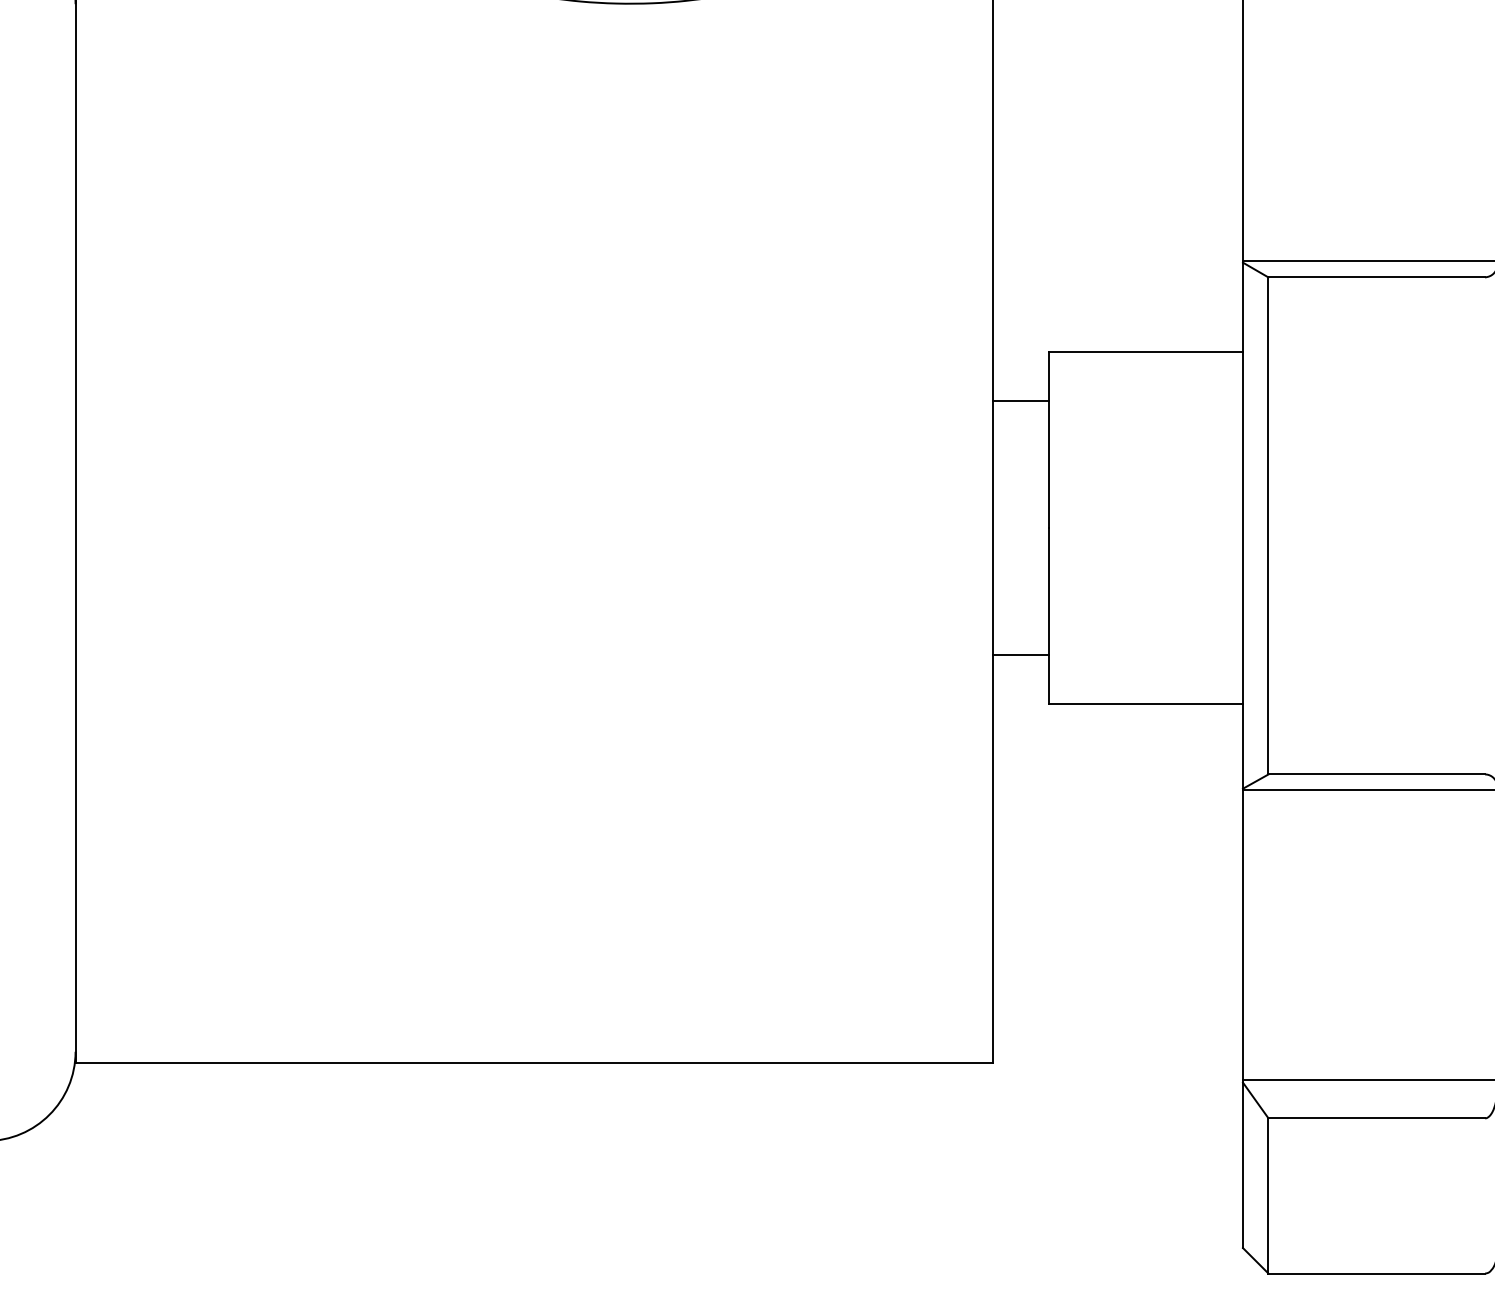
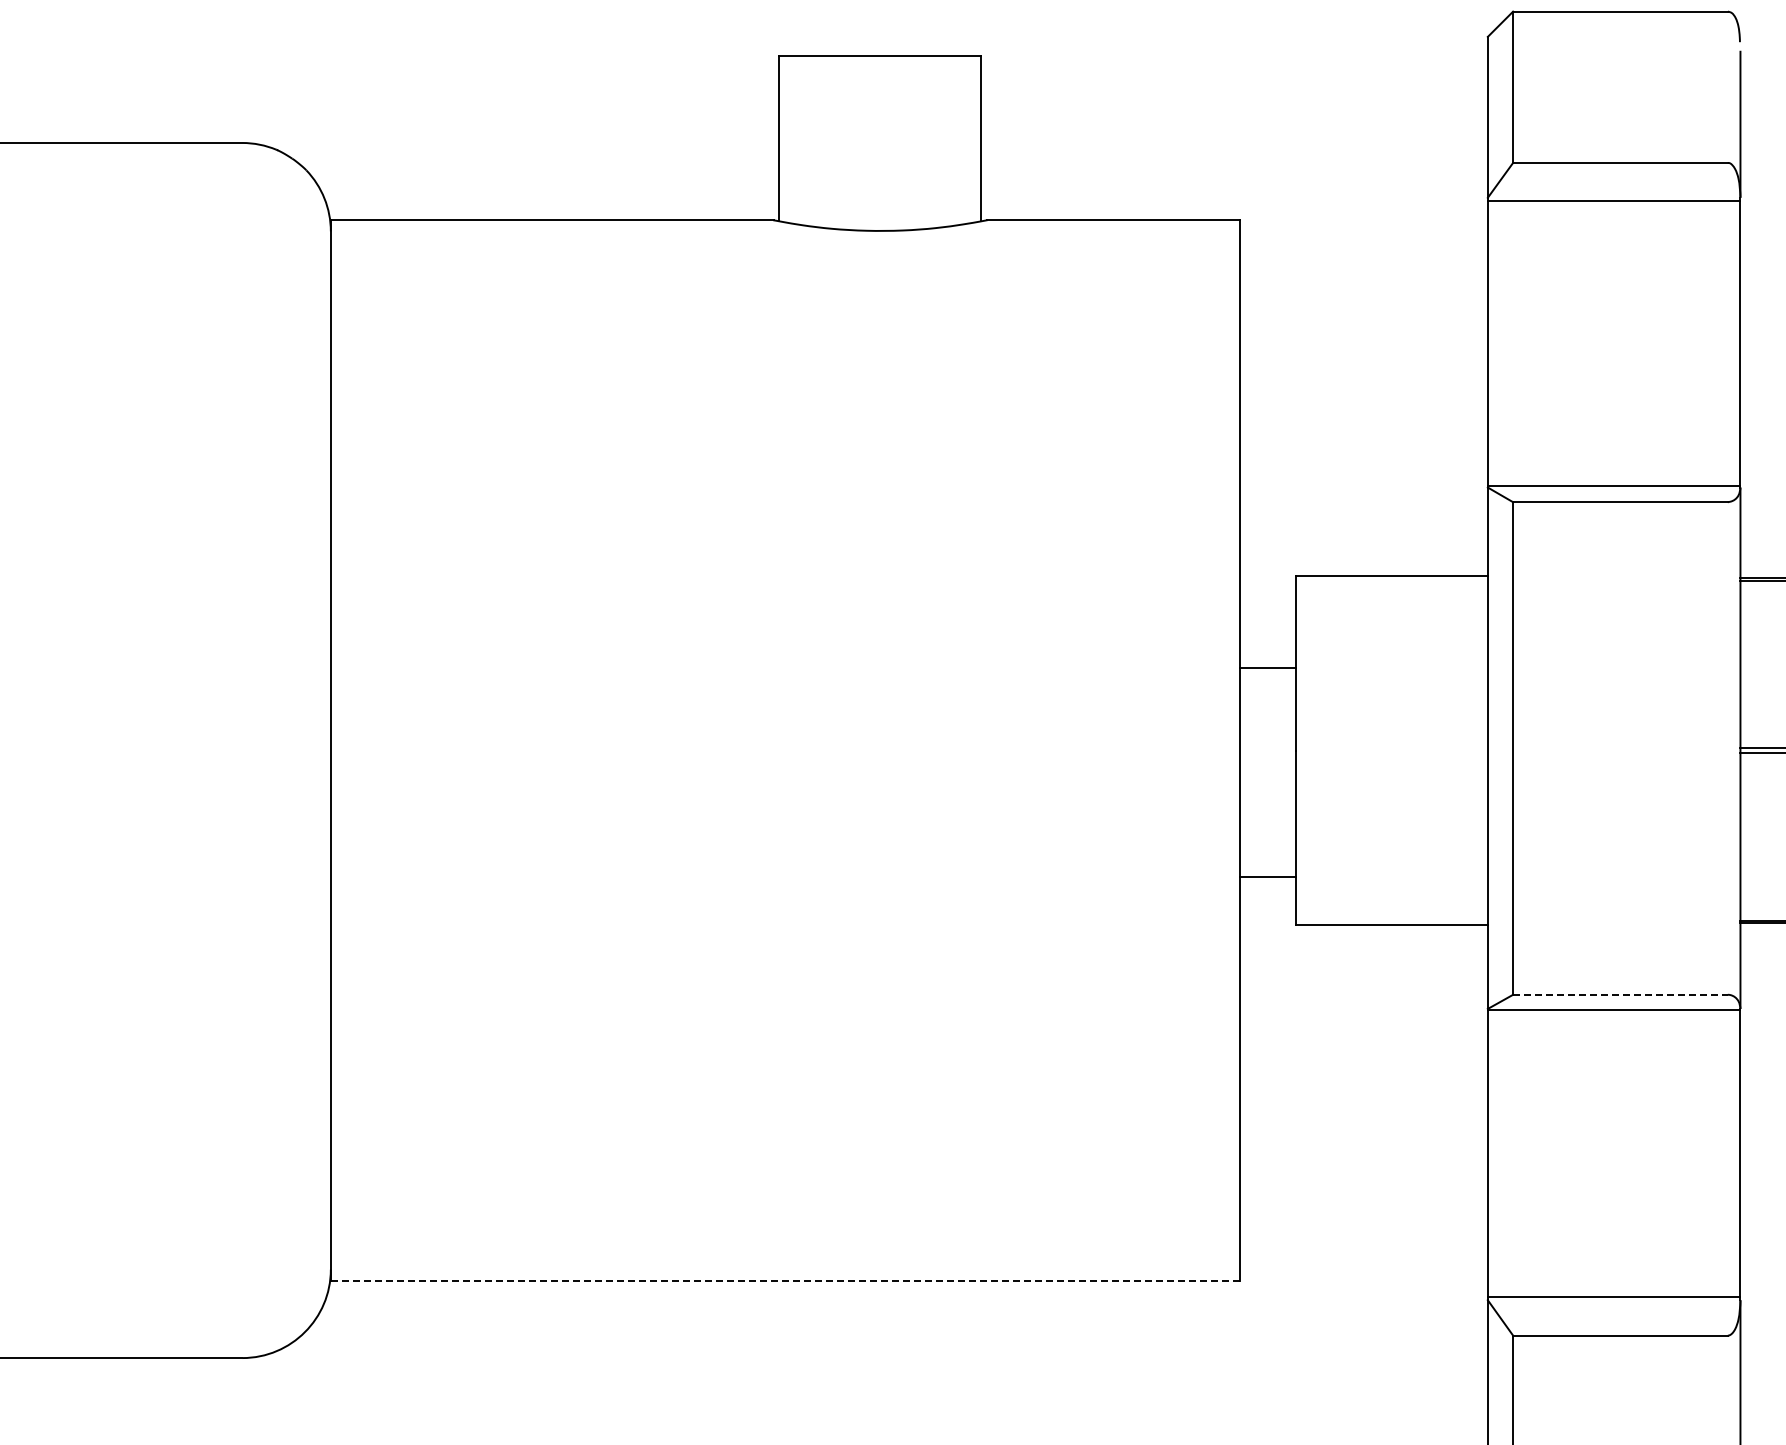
line: (1020, 400) -> (1267, 668), moved
line: (1376, 774) -> (1620, 994), solid -> dashed
line: (534, 1063) -> (785, 1281), solid -> dashed

